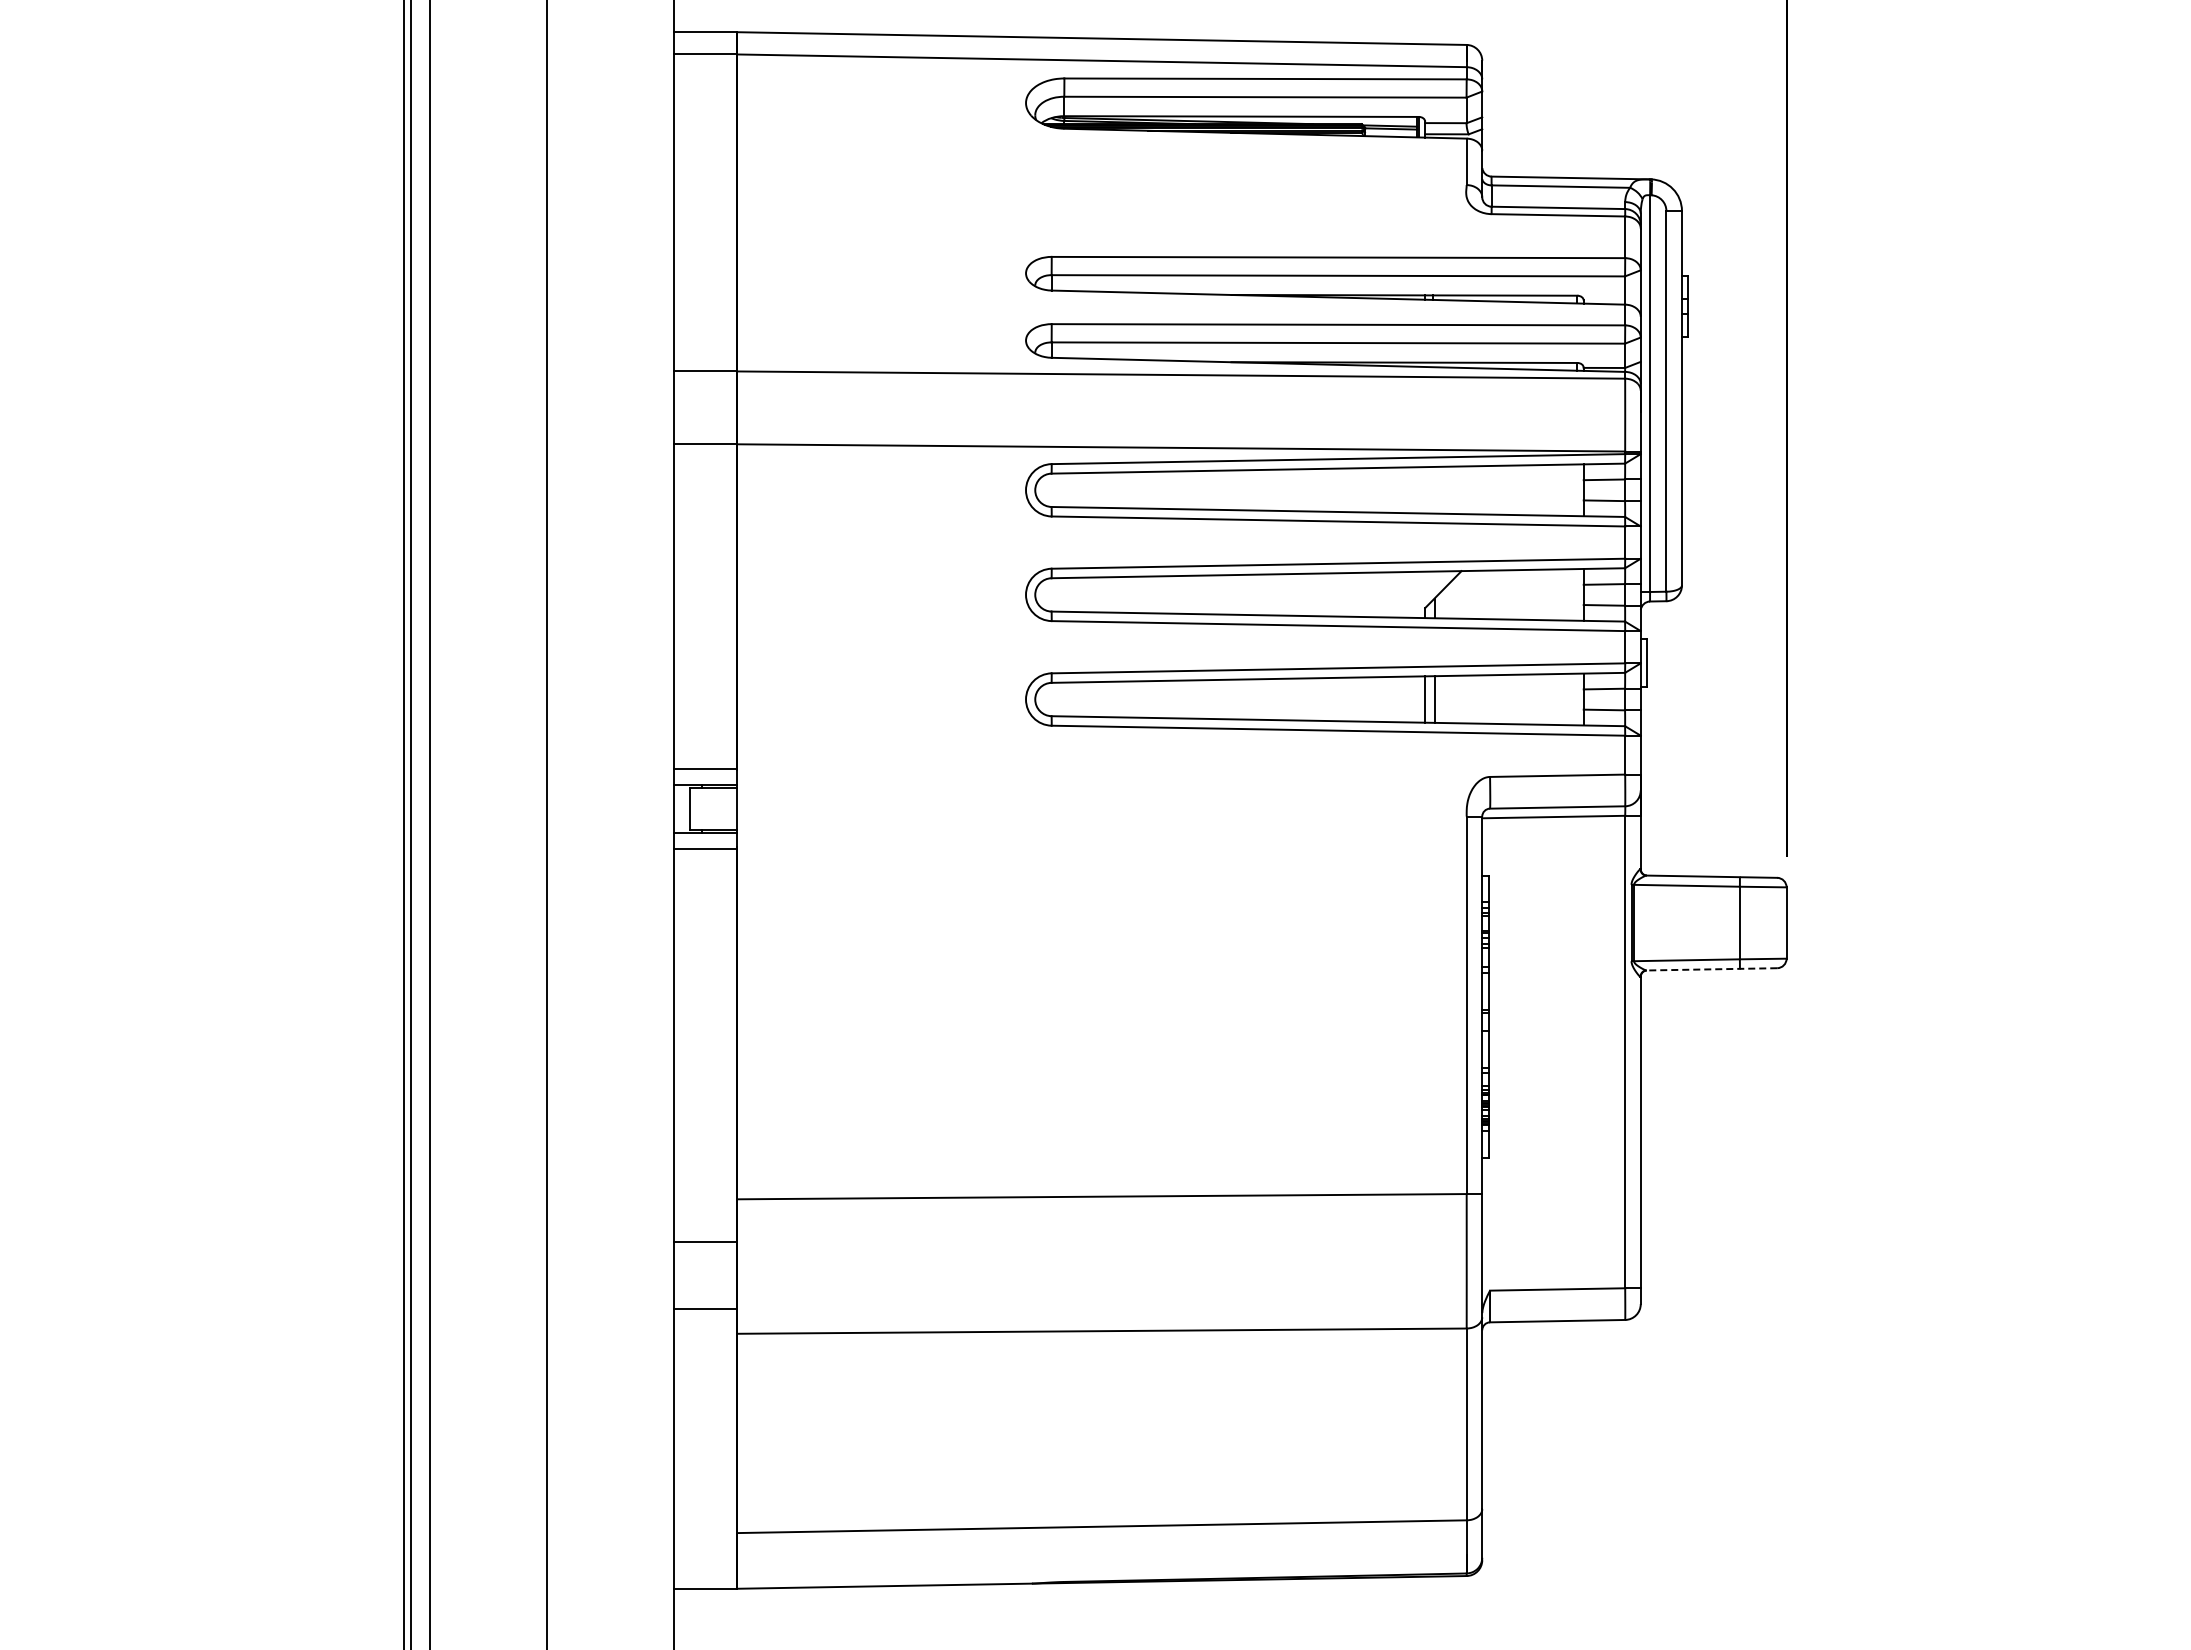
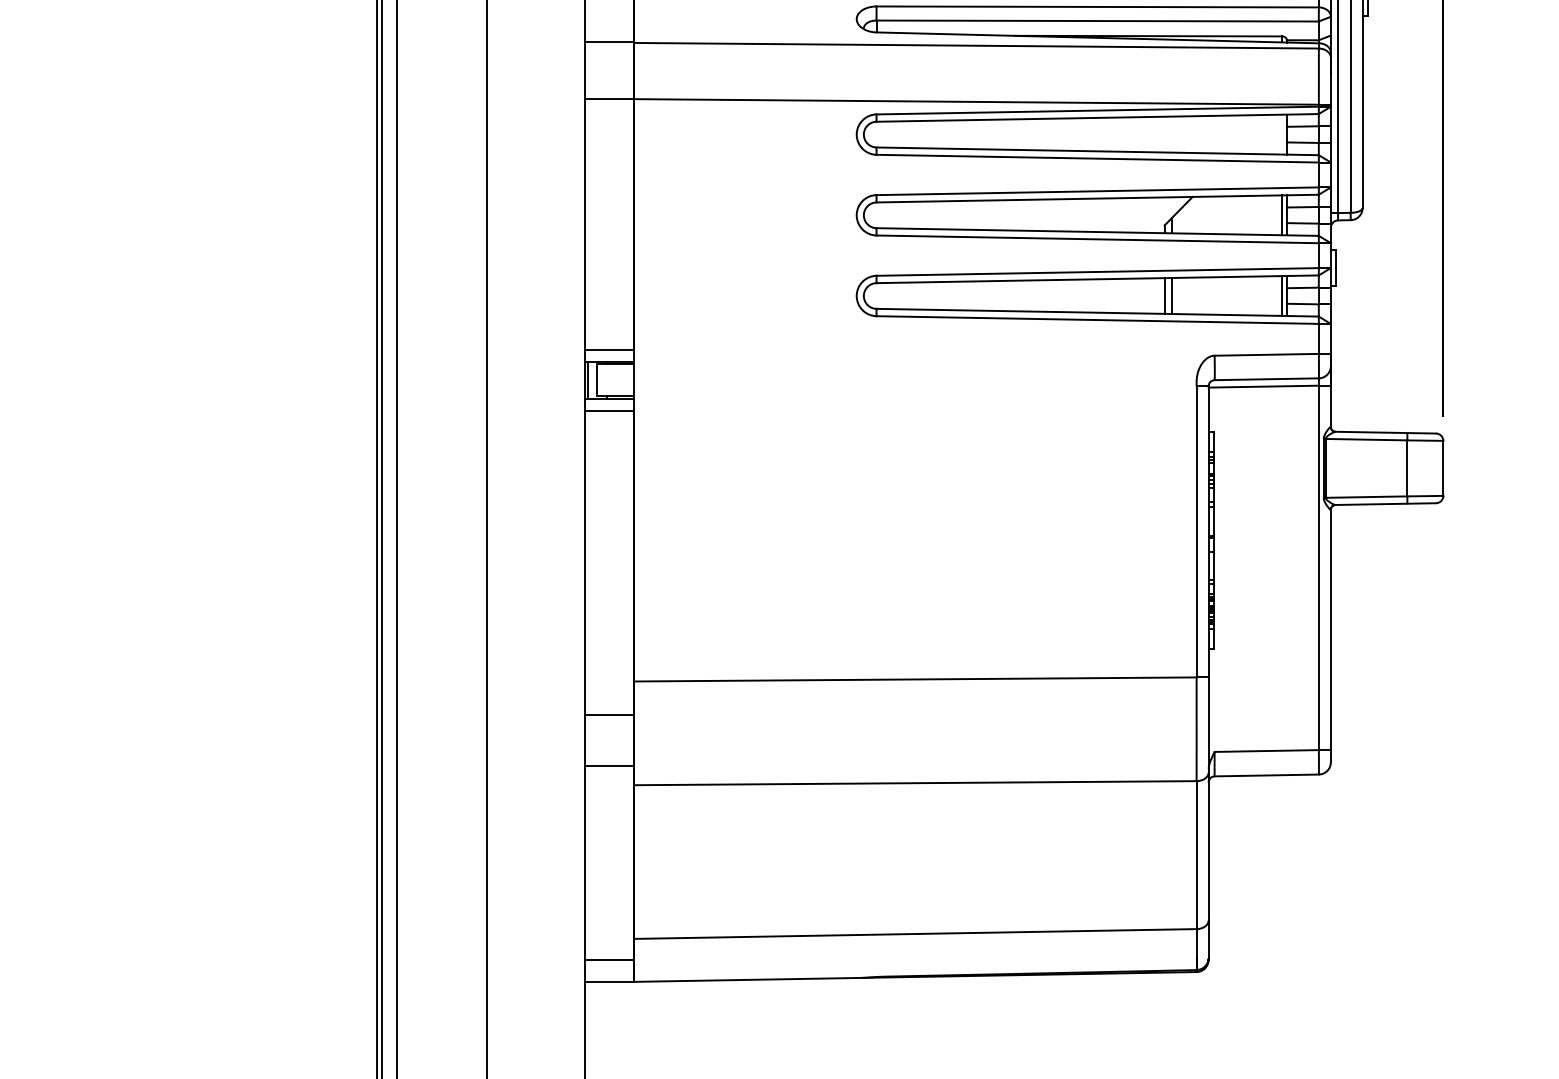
line: (1577, 594) -> (1282, 214), added
line: (1577, 699) -> (1282, 295), added
line: (678, 808) -> (588, 380), added
line: (1711, 969) -> (1385, 504), dashed -> solid
line: (705, 1560) -> (609, 960), added

